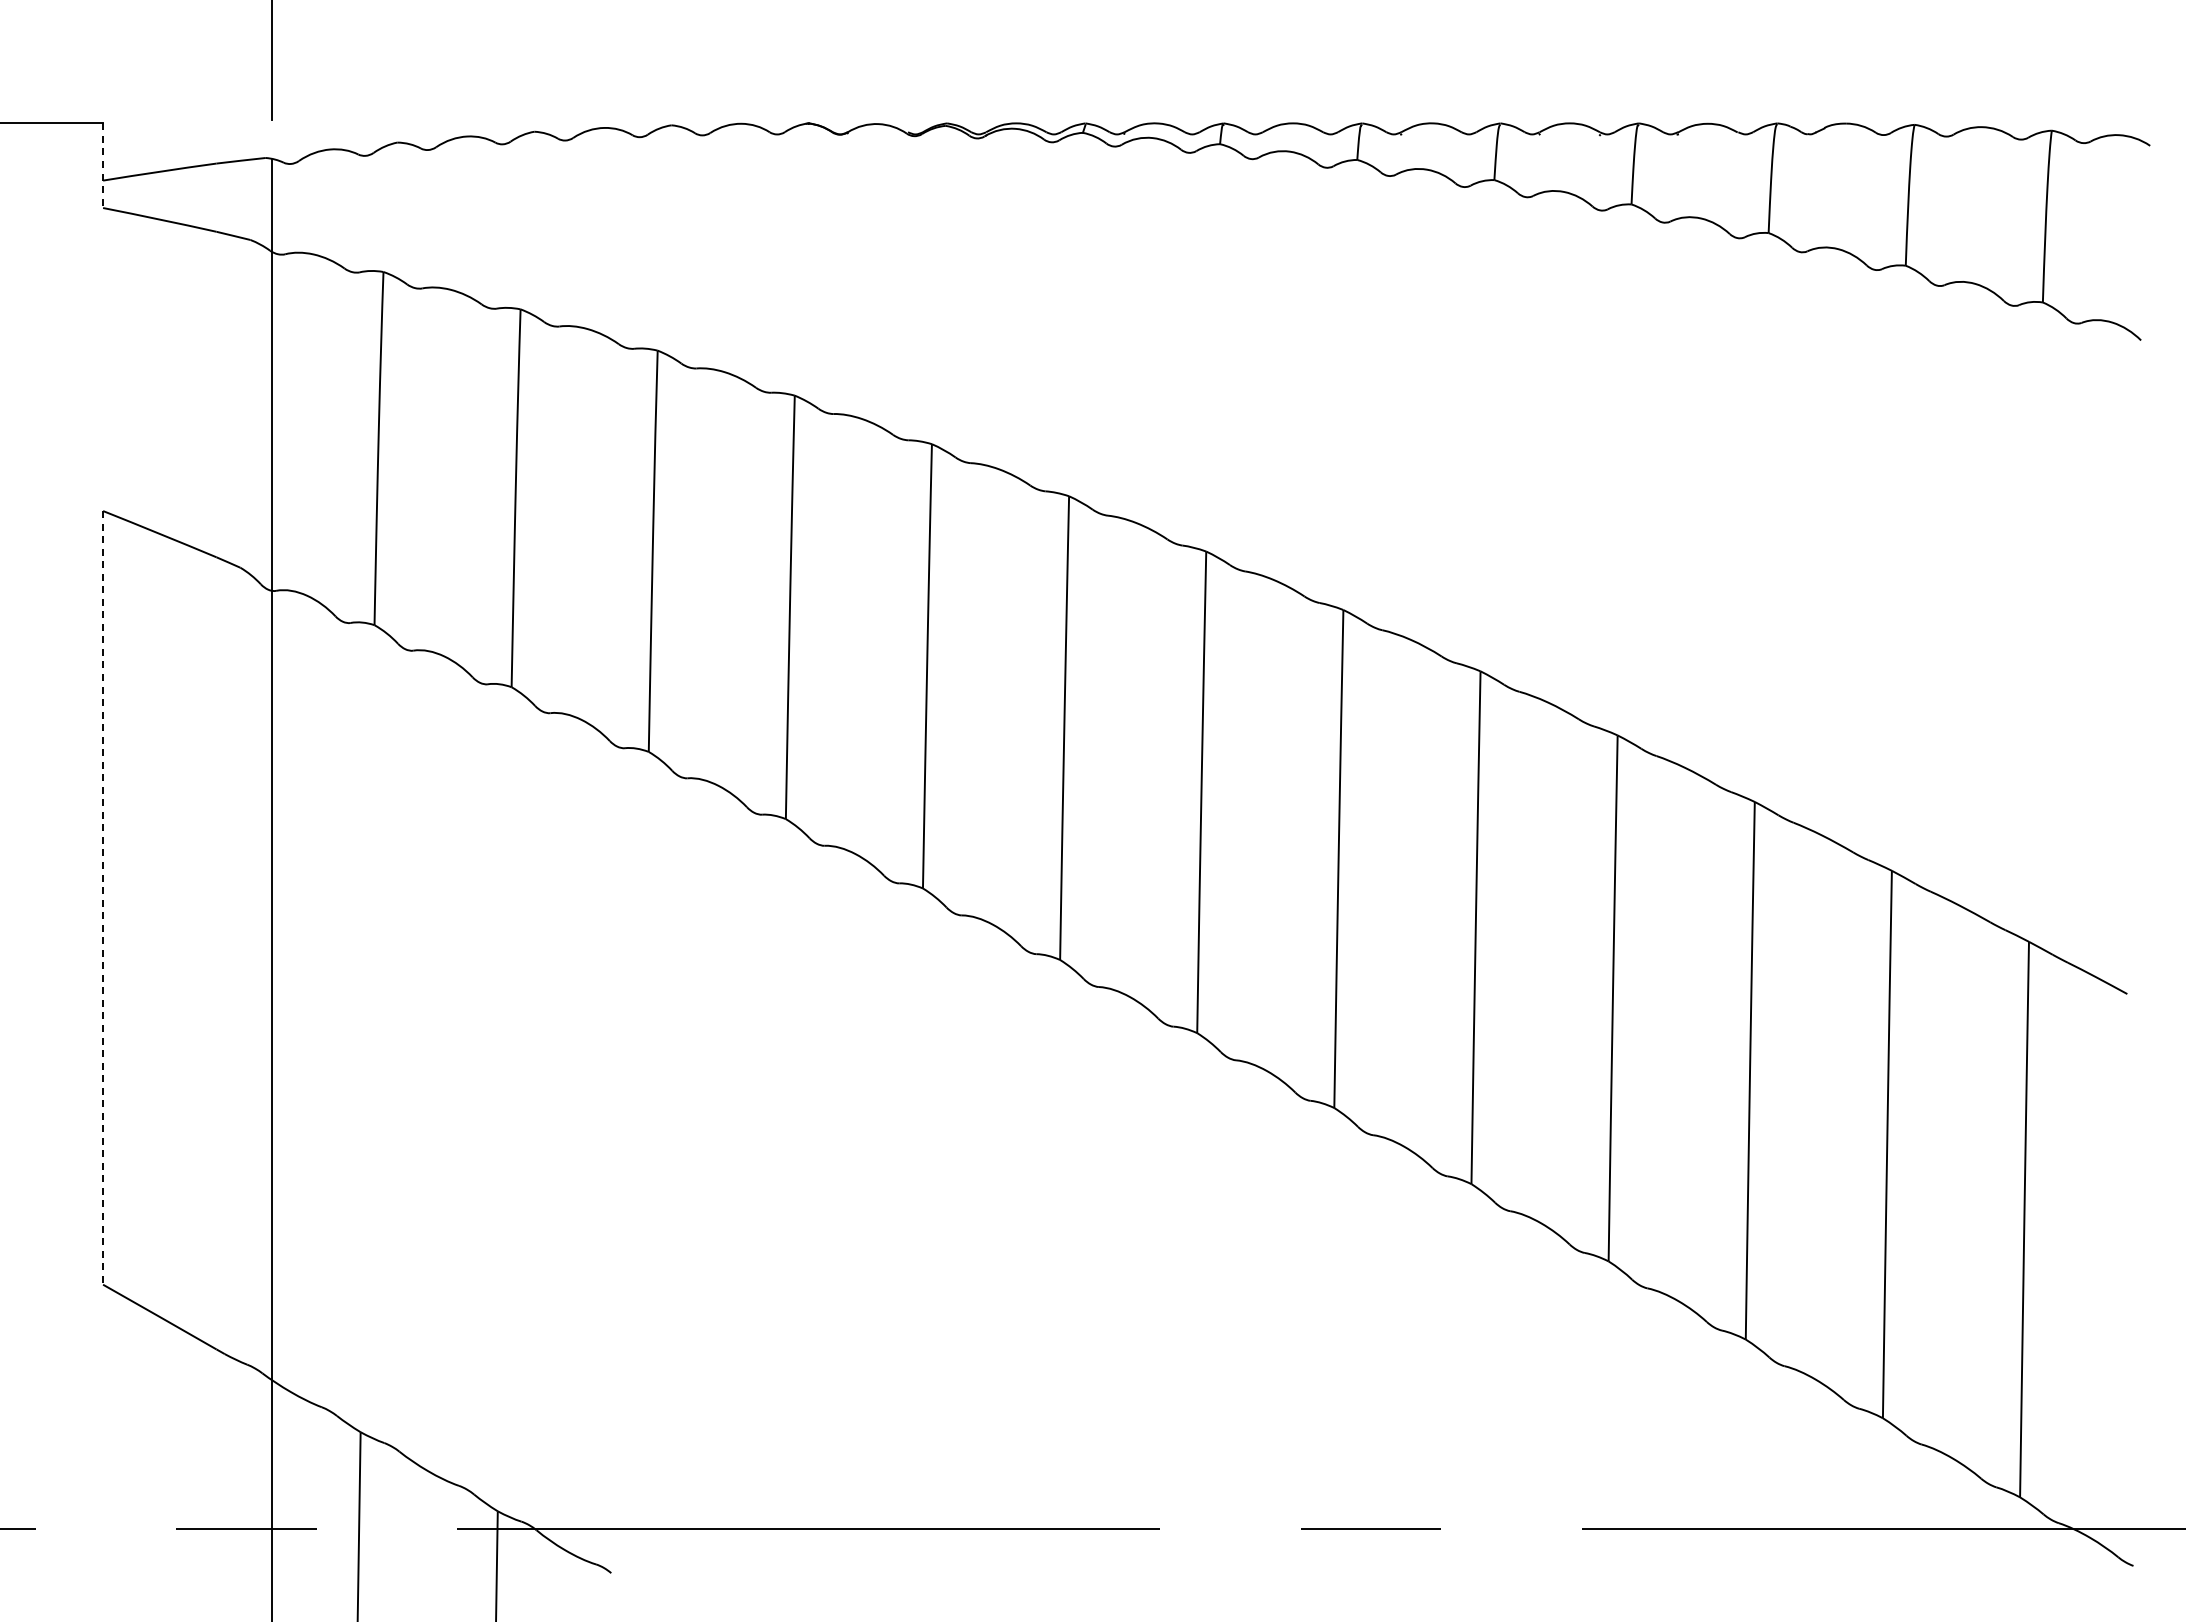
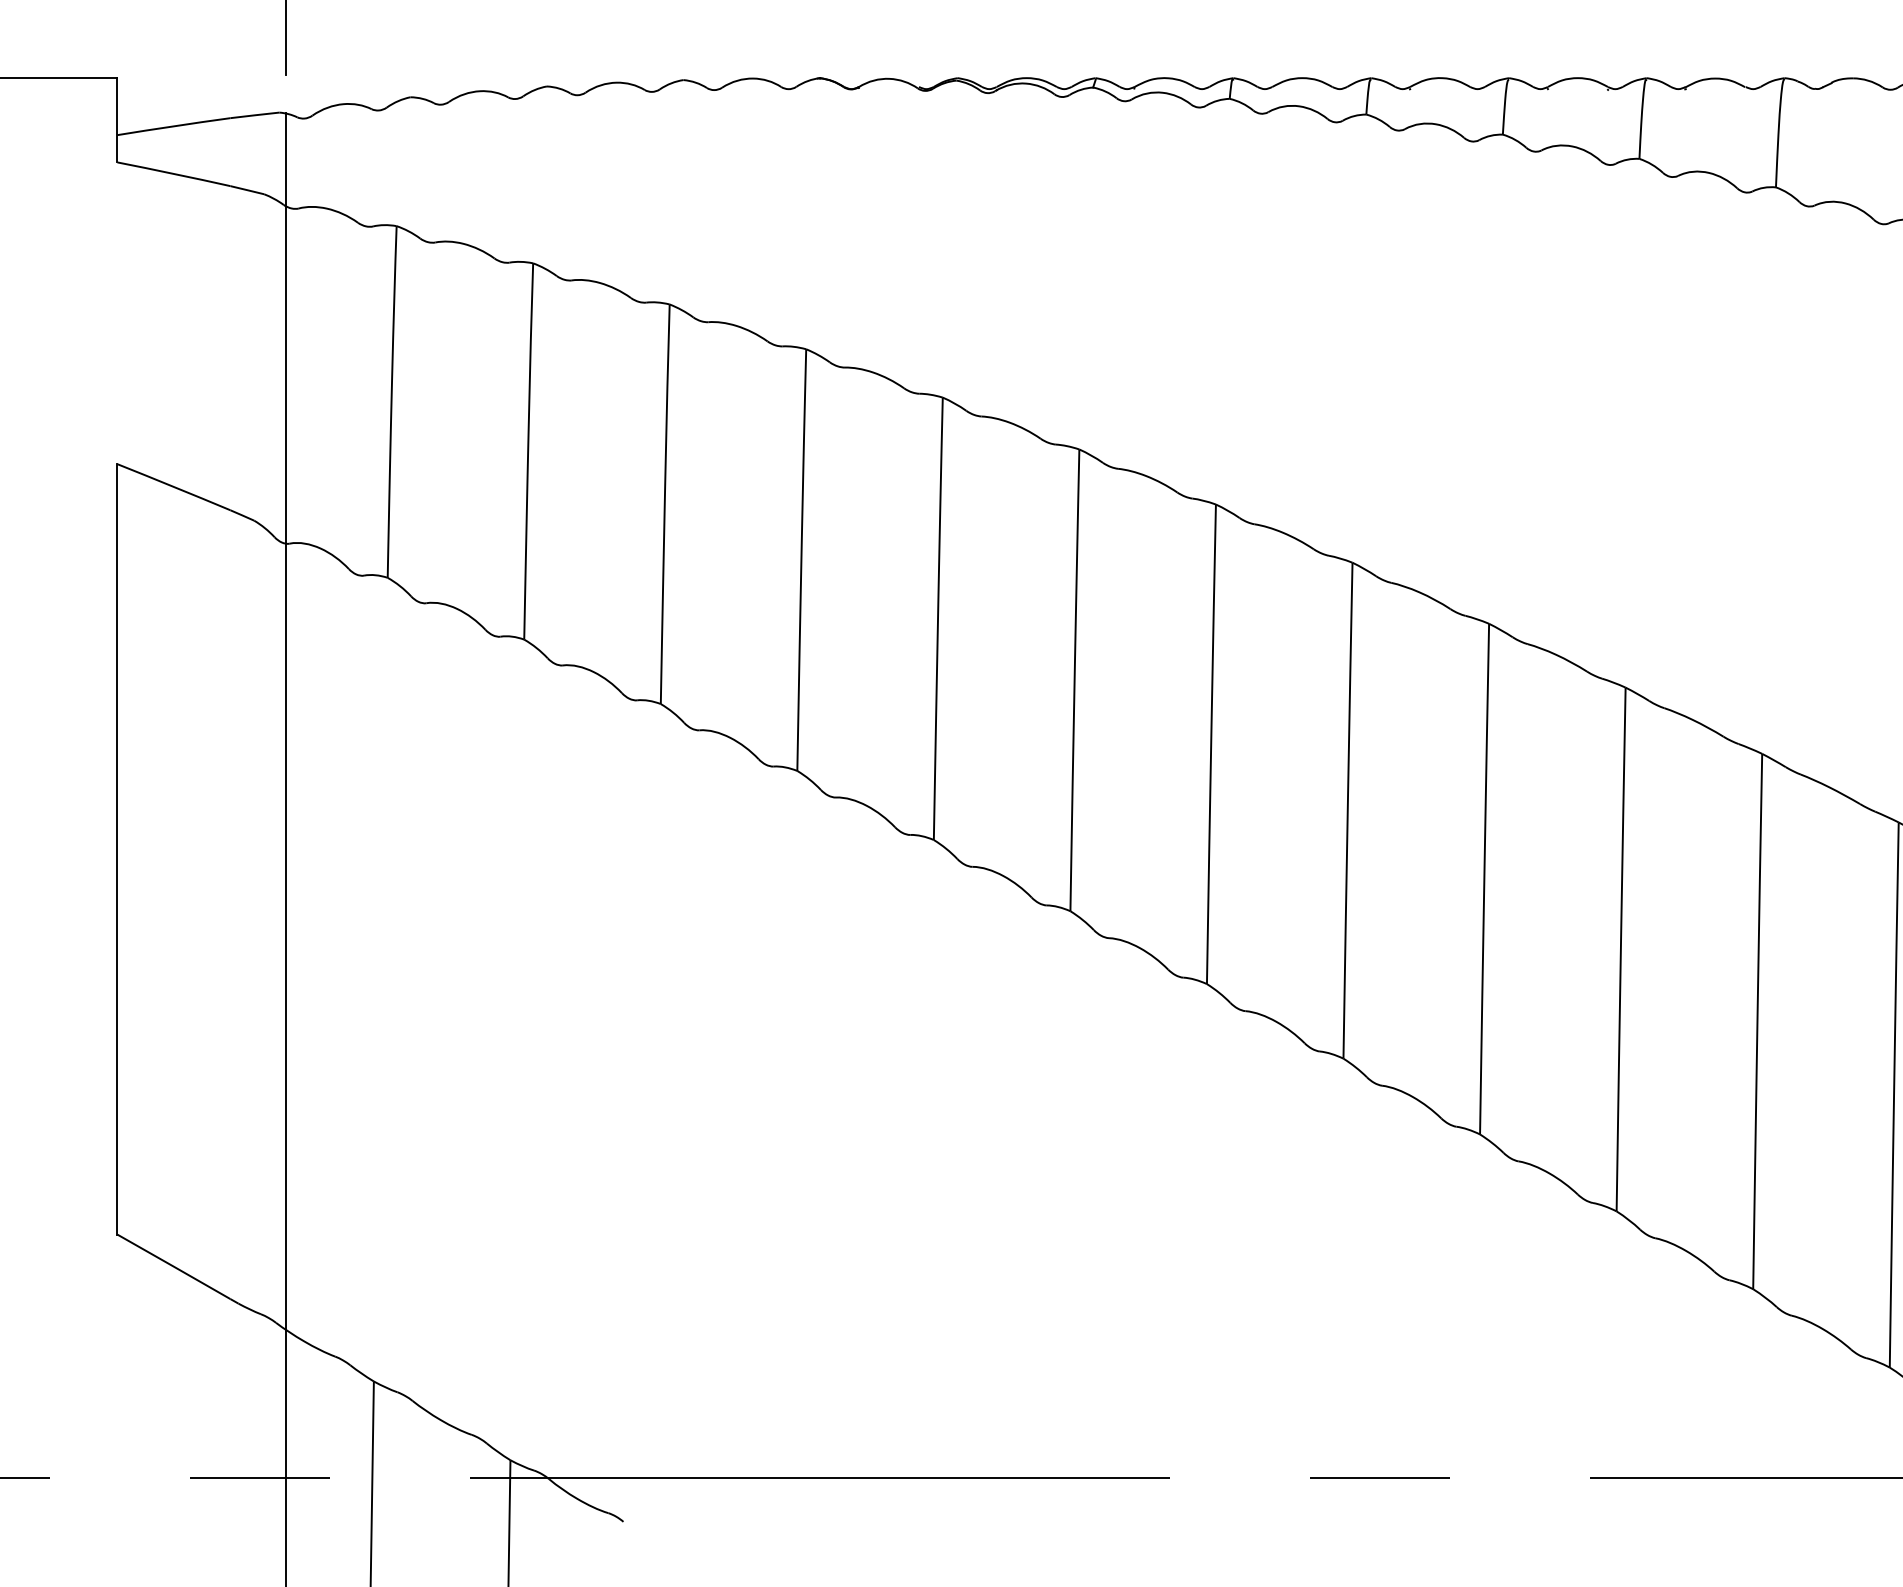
line: (103, 166) -> (117, 121), dashed -> solid
line: (103, 897) -> (117, 849), dashed -> solid

